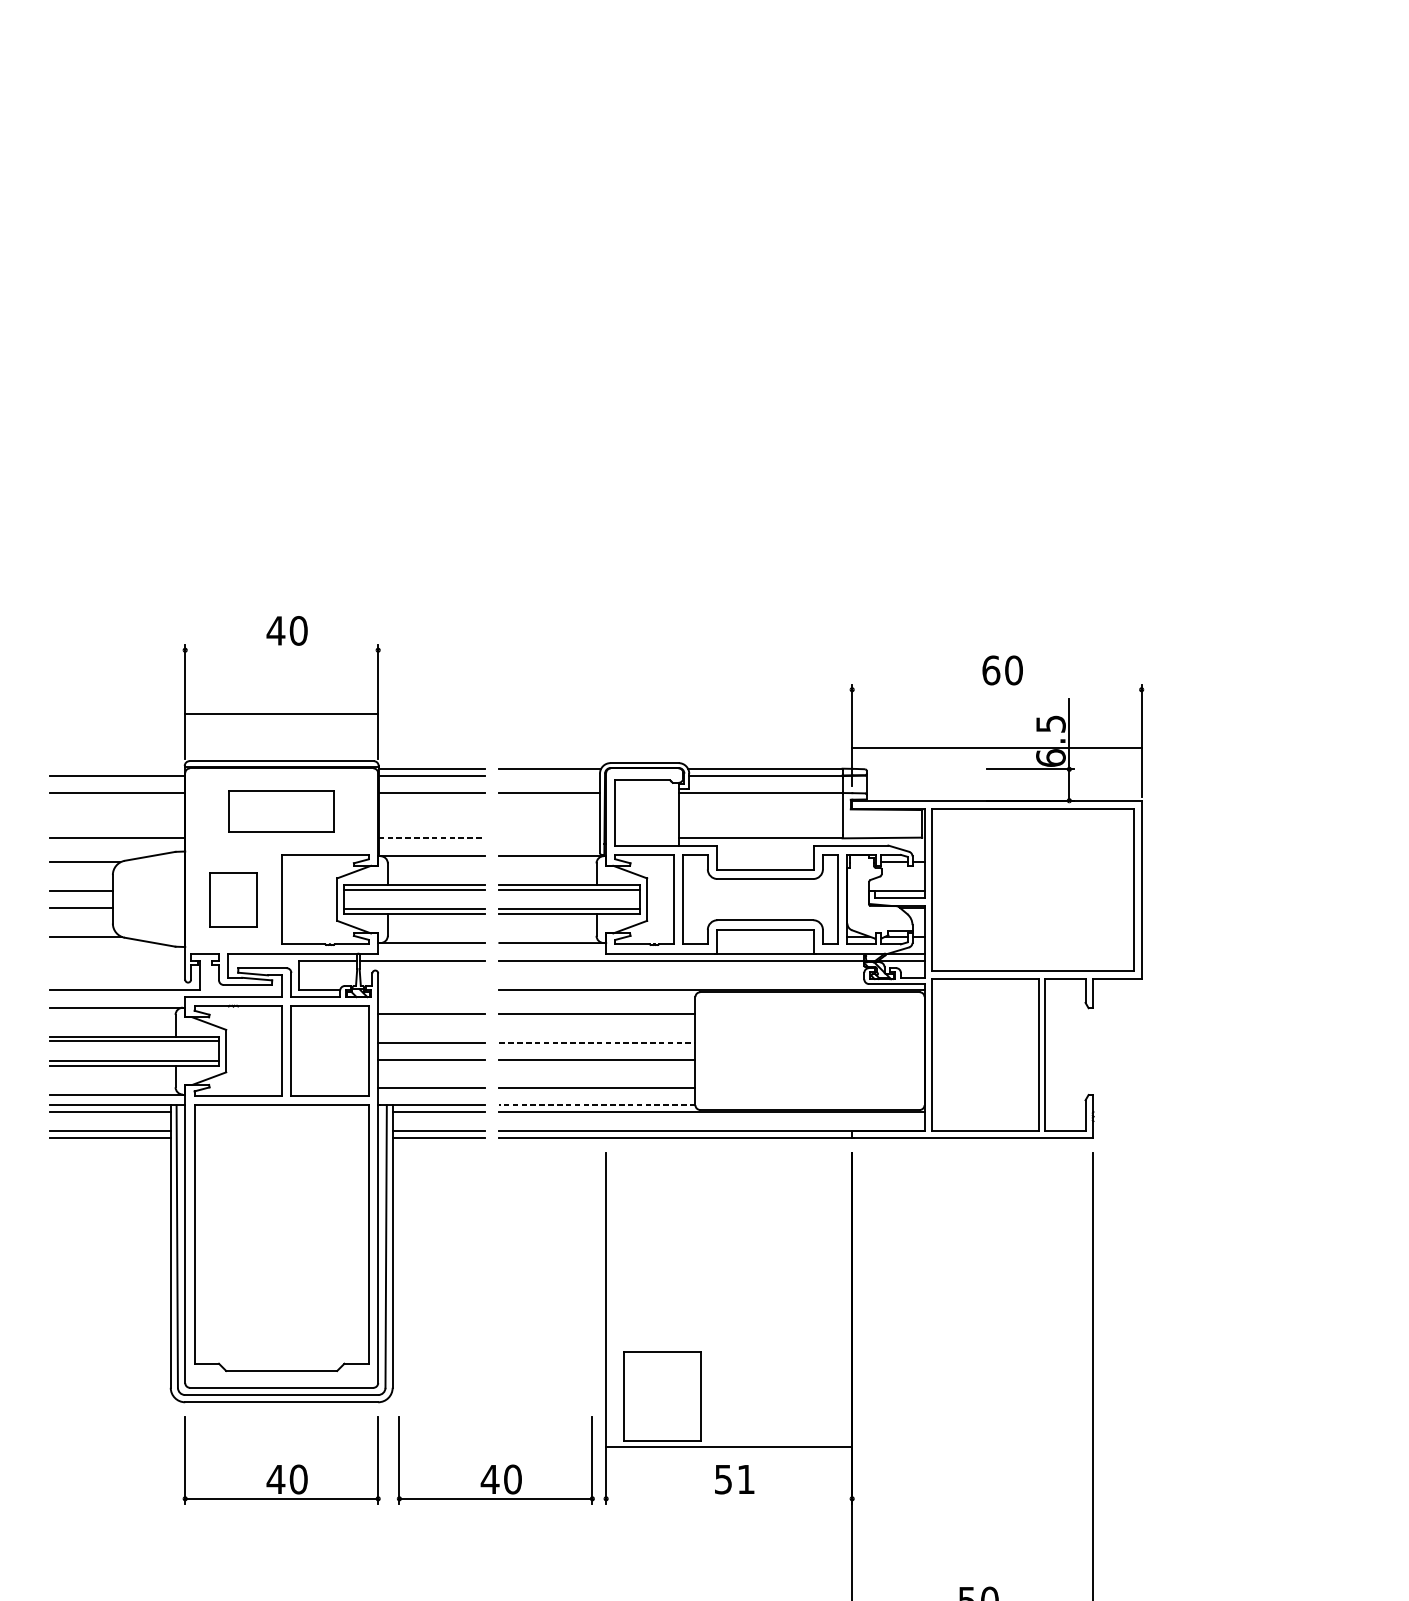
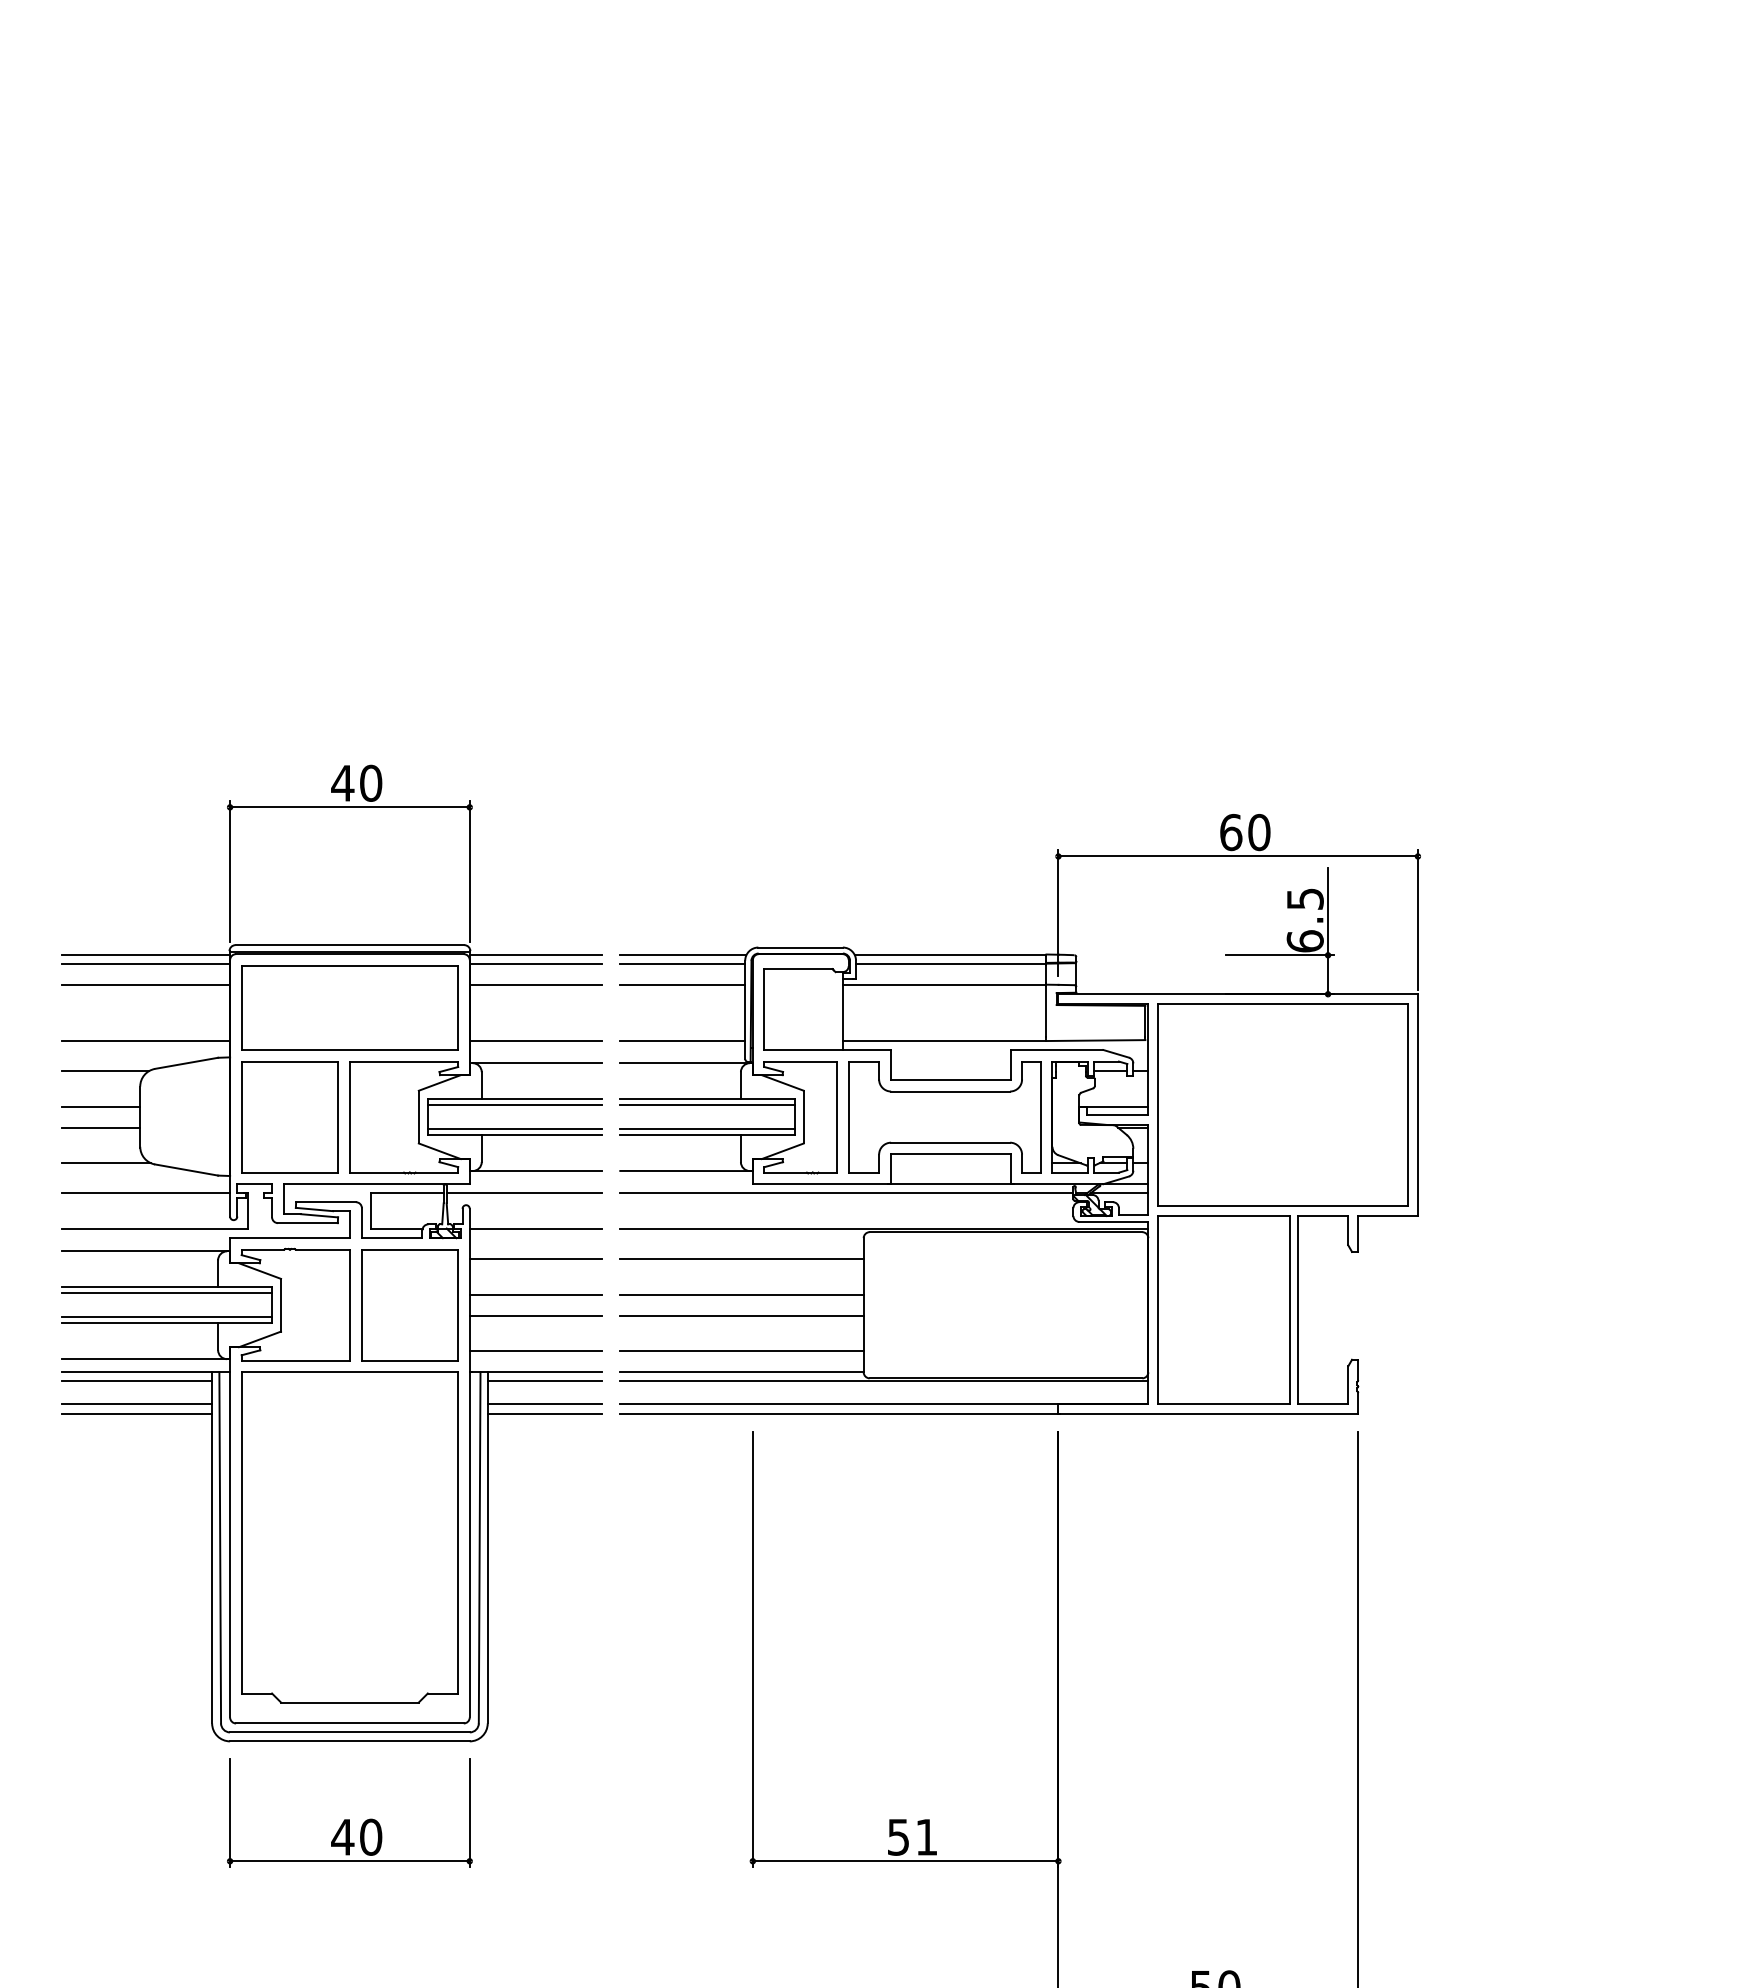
line: (281, 713) -> (349, 807), moved
line: (996, 747) -> (1237, 856), moved
line: (117, 769) -> (145, 955), added
line: (549, 775) -> (682, 963), added
part: (281, 811) -> (349, 1007), size x1.67
line: (431, 838) -> (536, 1041), dashed -> solid
line: (549, 838) -> (682, 1041), added
part: (233, 899) -> (289, 1117), size x1.67
line: (117, 961) -> (145, 1193), added
line: (431, 990) -> (535, 1229), added
line: (597, 1042) -> (742, 1294), dashed -> solid
line: (597, 1105) -> (742, 1372), dashed -> solid
part: (662, 1396) -> (822, 1734), removed
line: (729, 1447) -> (905, 1861), moved
part: (495, 1465) -> (615, 1819), removed

